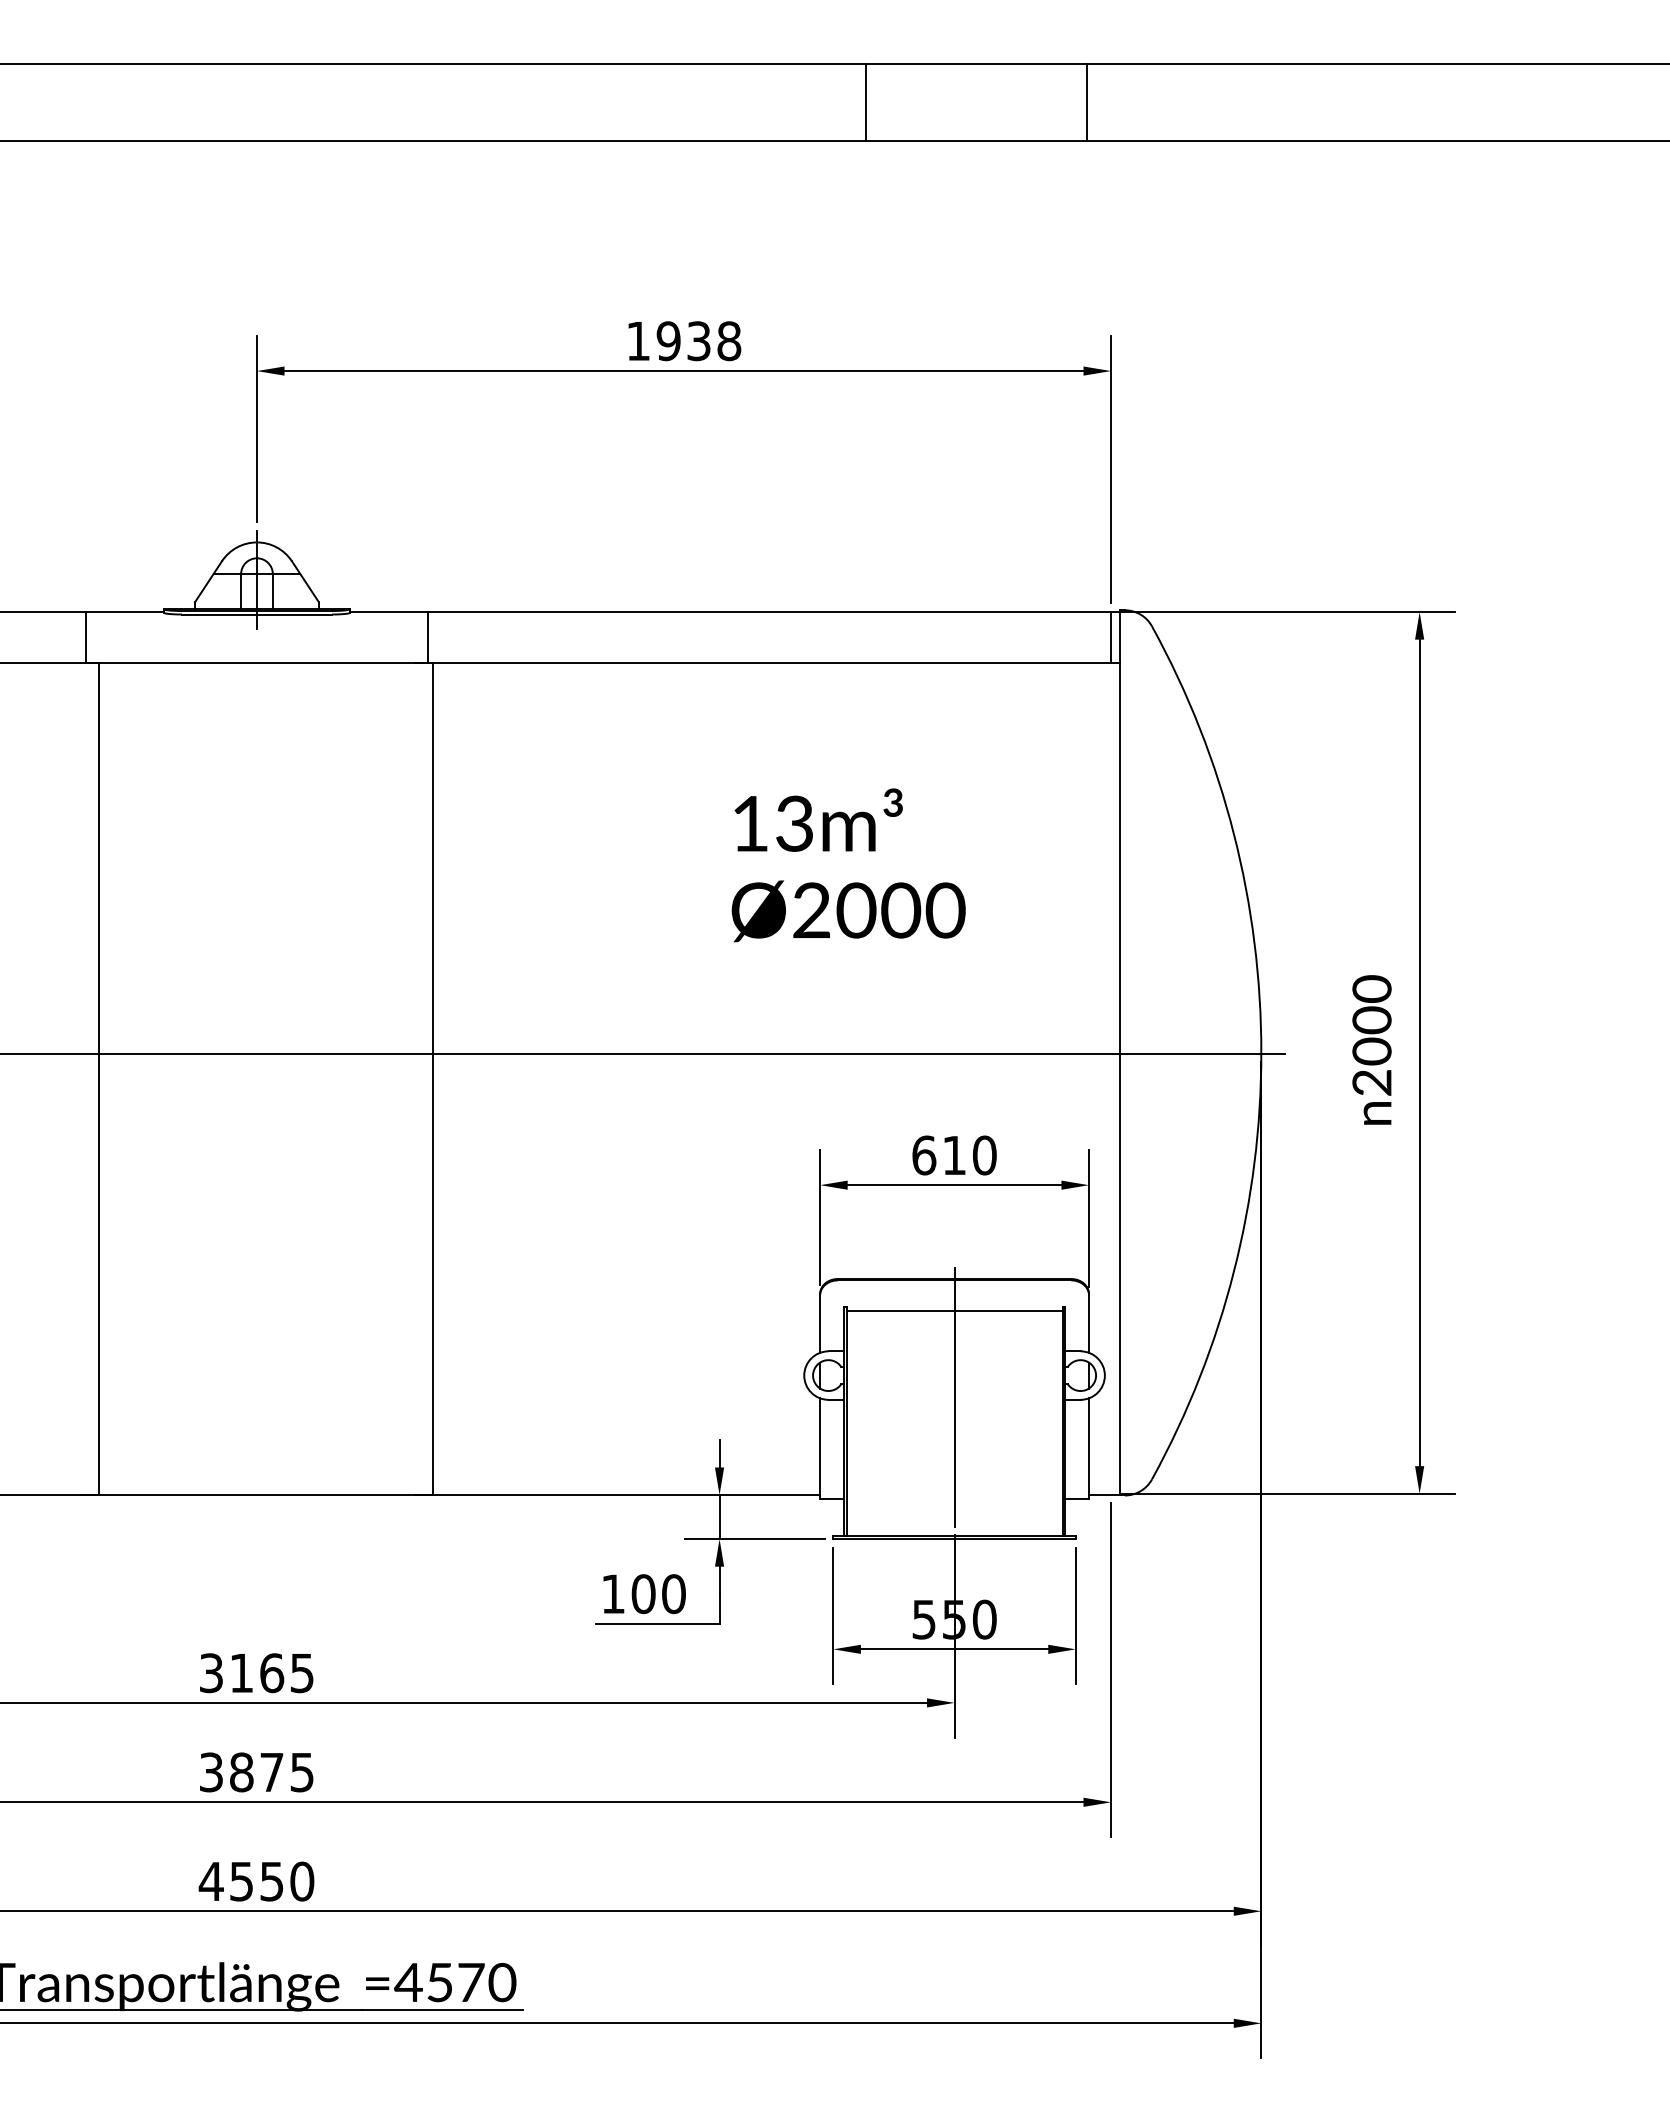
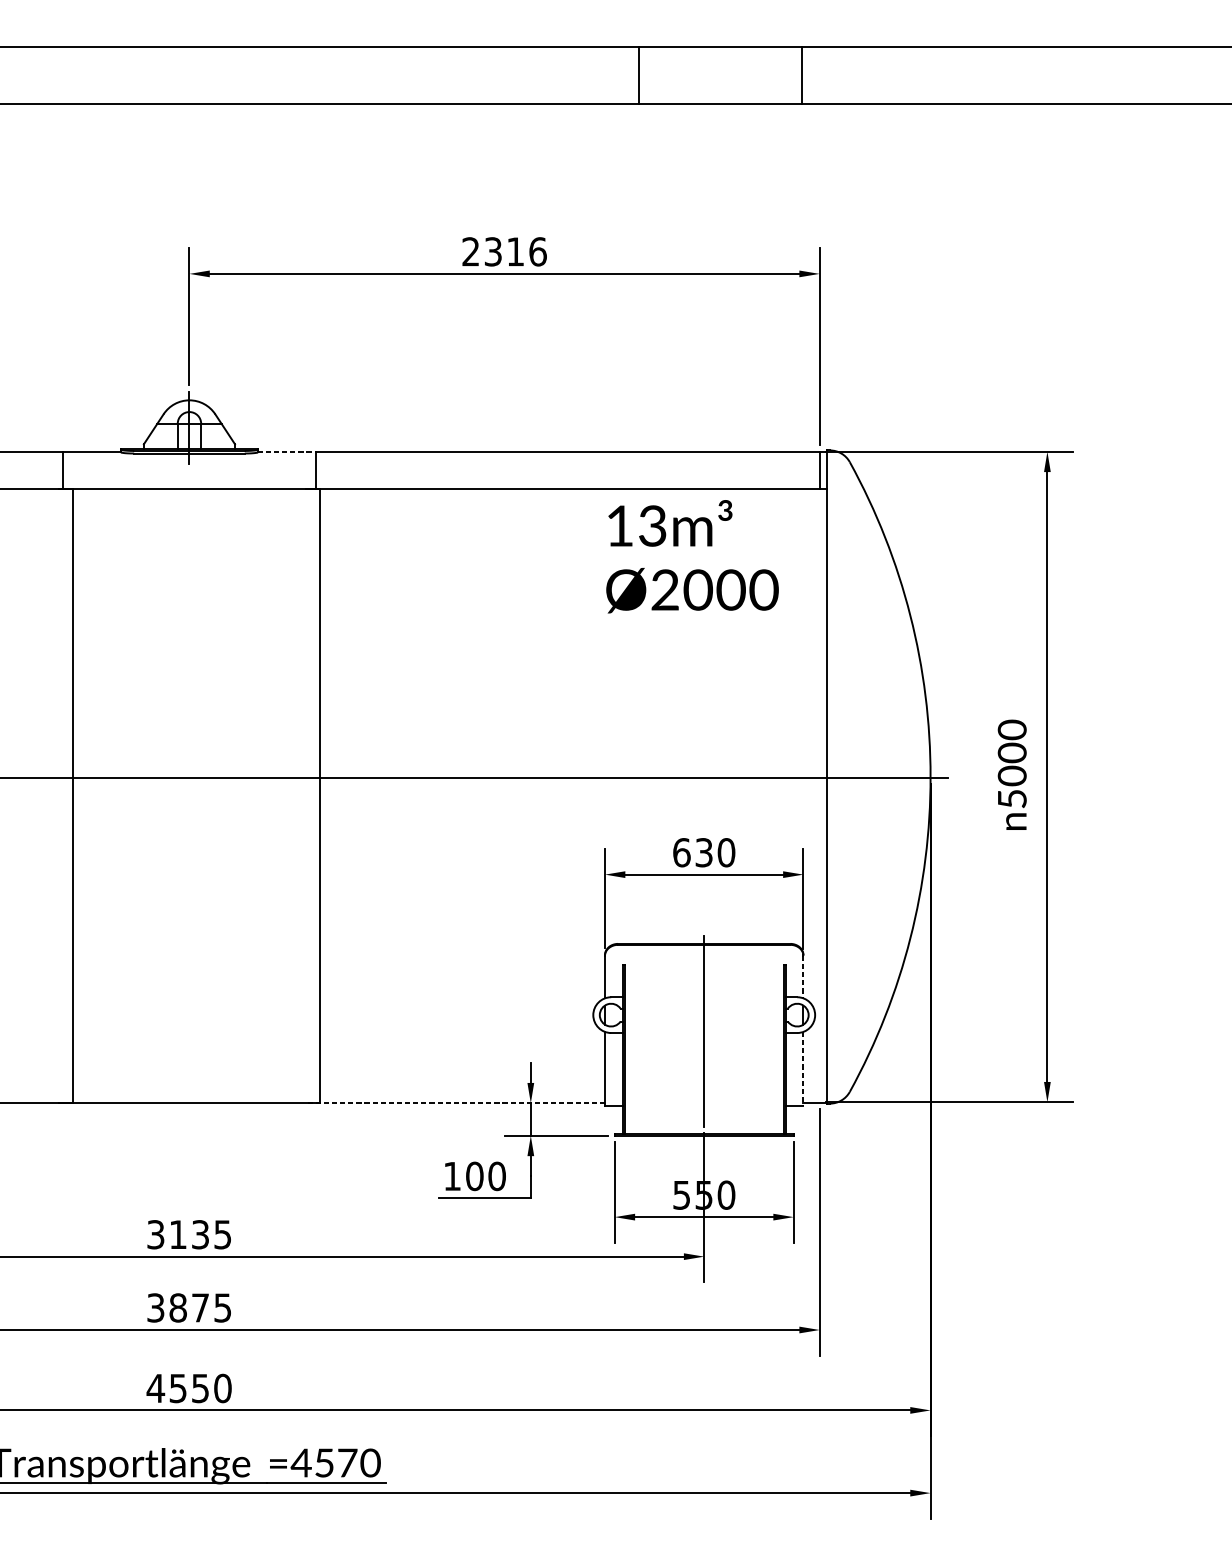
text: (684, 341) -> (504, 252), 1938 -> 2316
line: (389, 612) -> (287, 452), solid -> dashed
text: (848, 865) -> (692, 556), moved
text: (1371, 1082) -> (1011, 798), 2000 -> 5000
text: (954, 1155) -> (704, 852), 610 -> 630
line: (954, 1311) -> (704, 967), removed
line: (1089, 1324) -> (803, 977), solid -> dashed
line: (1089, 1449) -> (803, 1069), solid -> dashed
line: (617, 1495) -> (455, 1103), solid -> dashed
text: (272, 1673) -> (200, 1234), 3165 -> 3135

